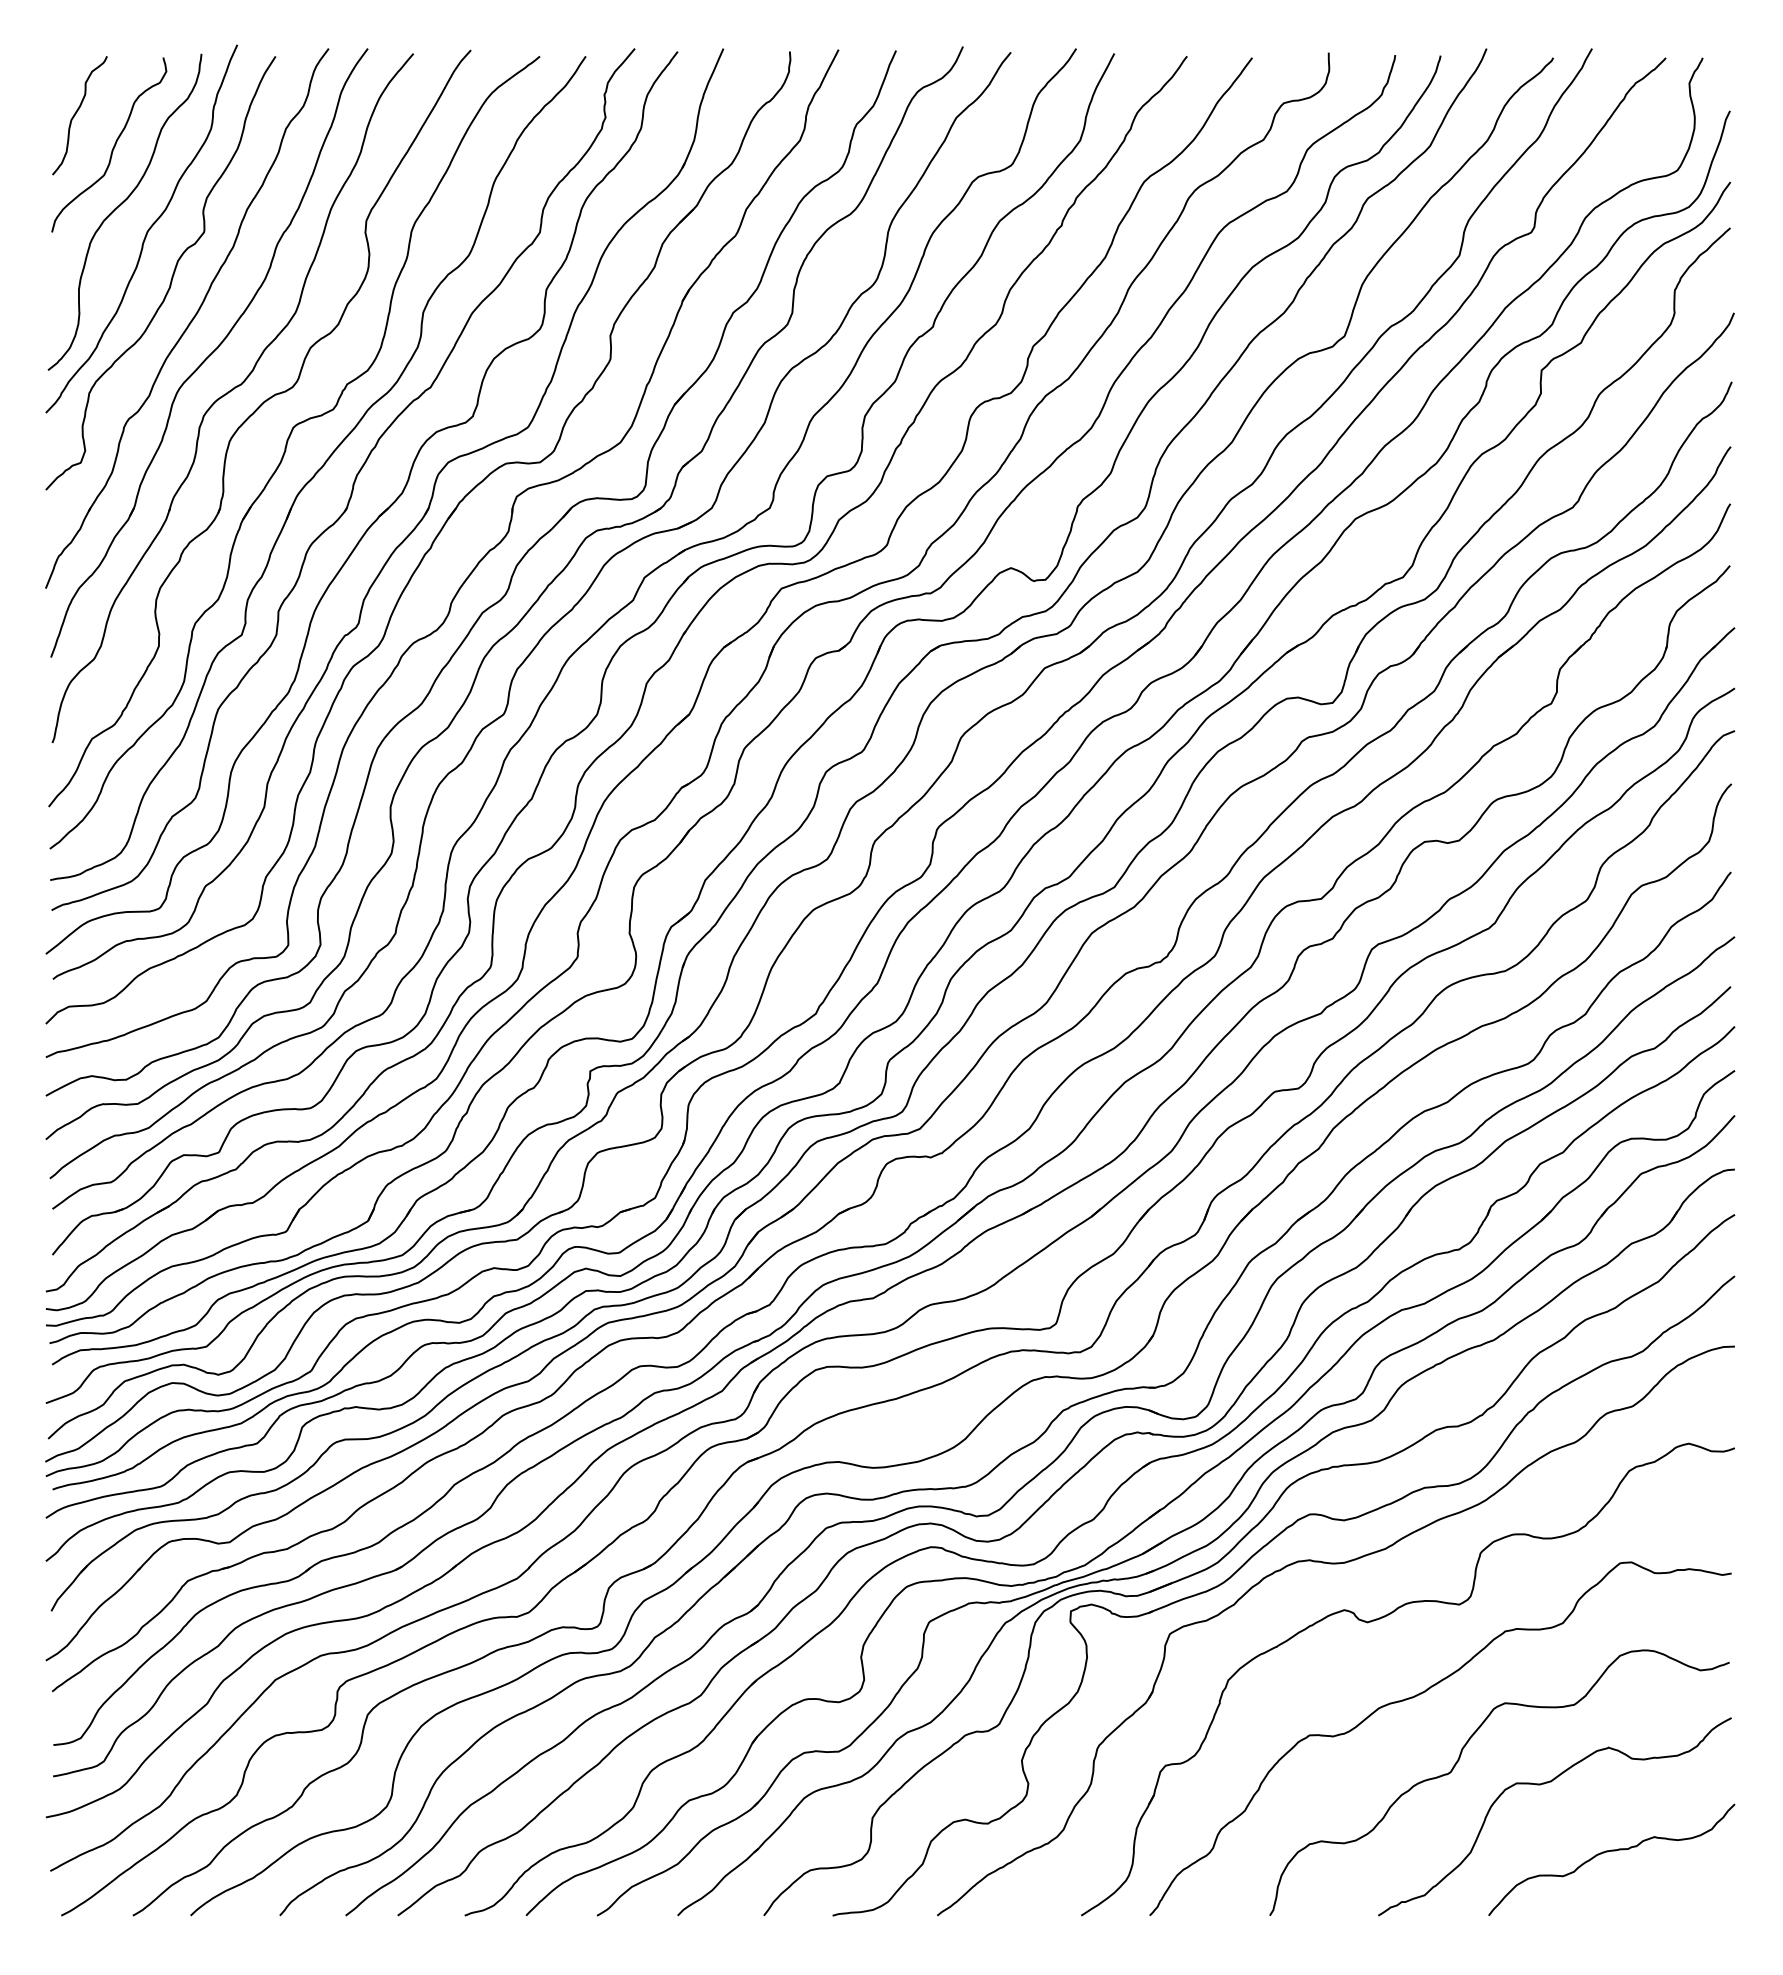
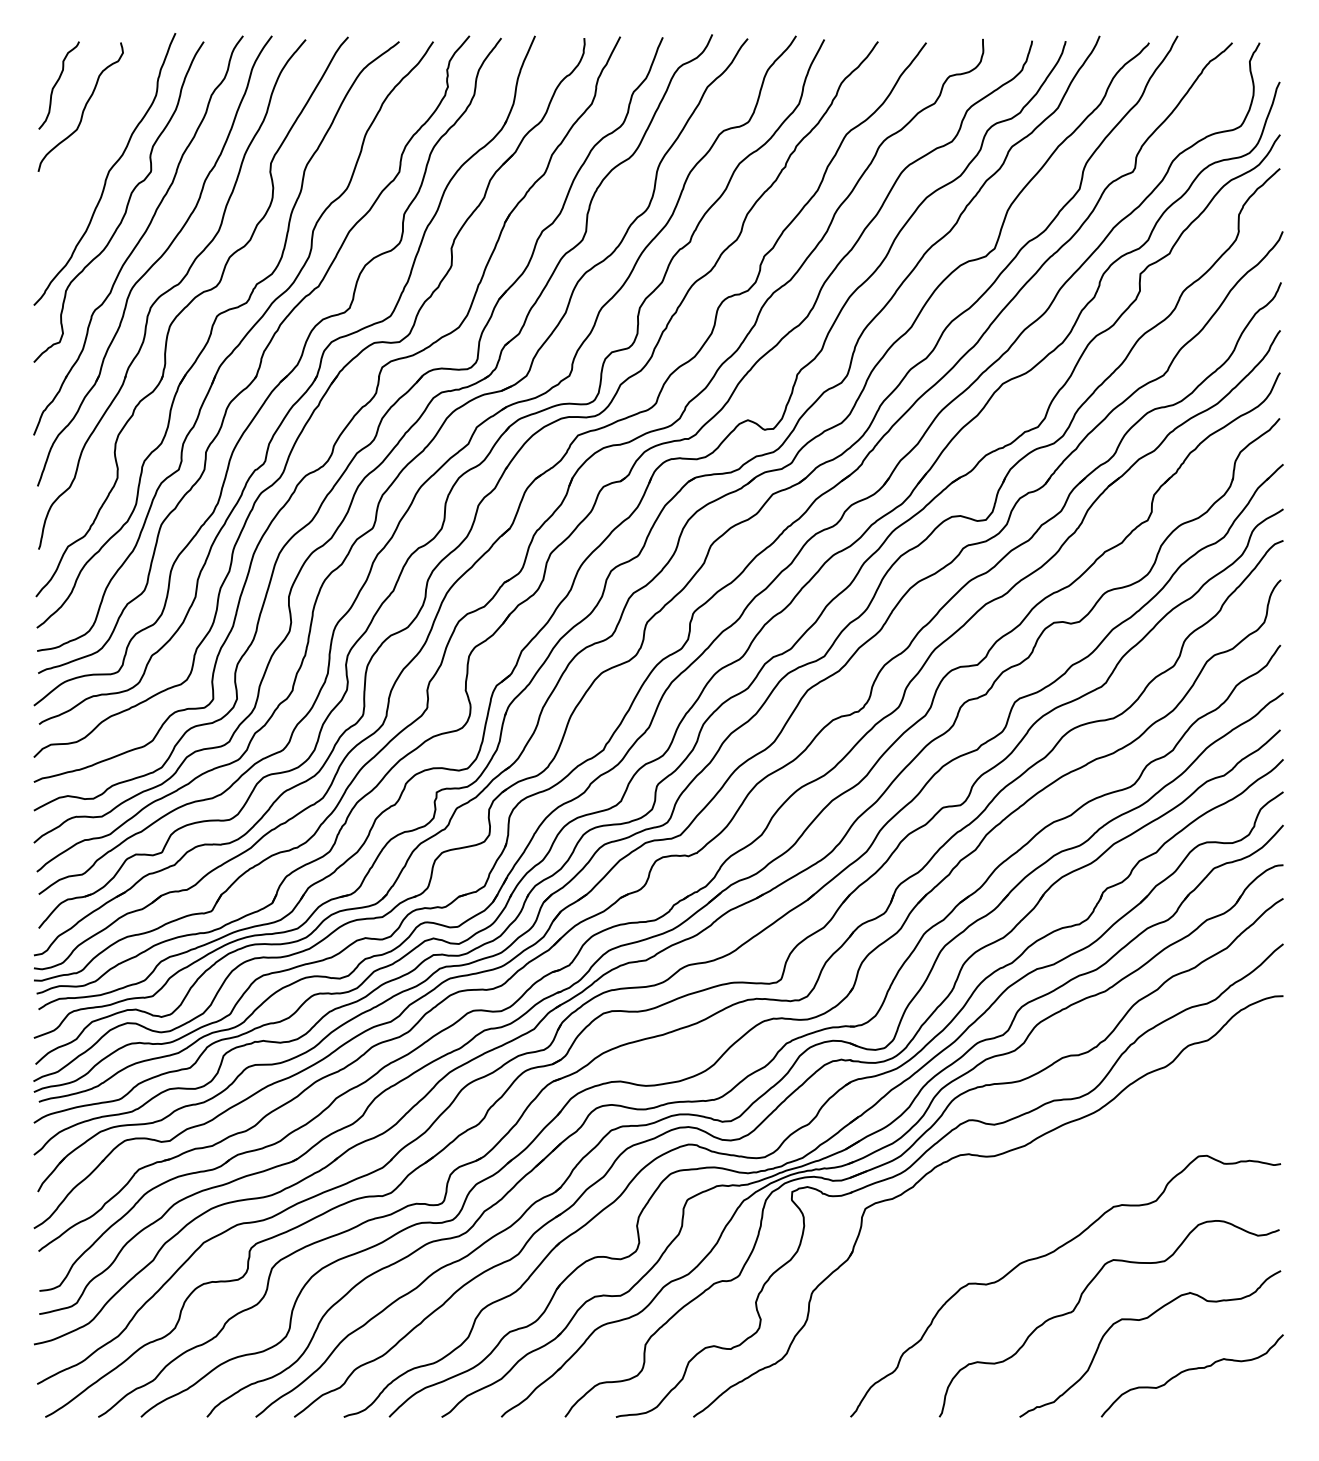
curve: (121, 205) -> (89, 151), removed
part: (1380, 1619) -> (1021, 1198), removed

